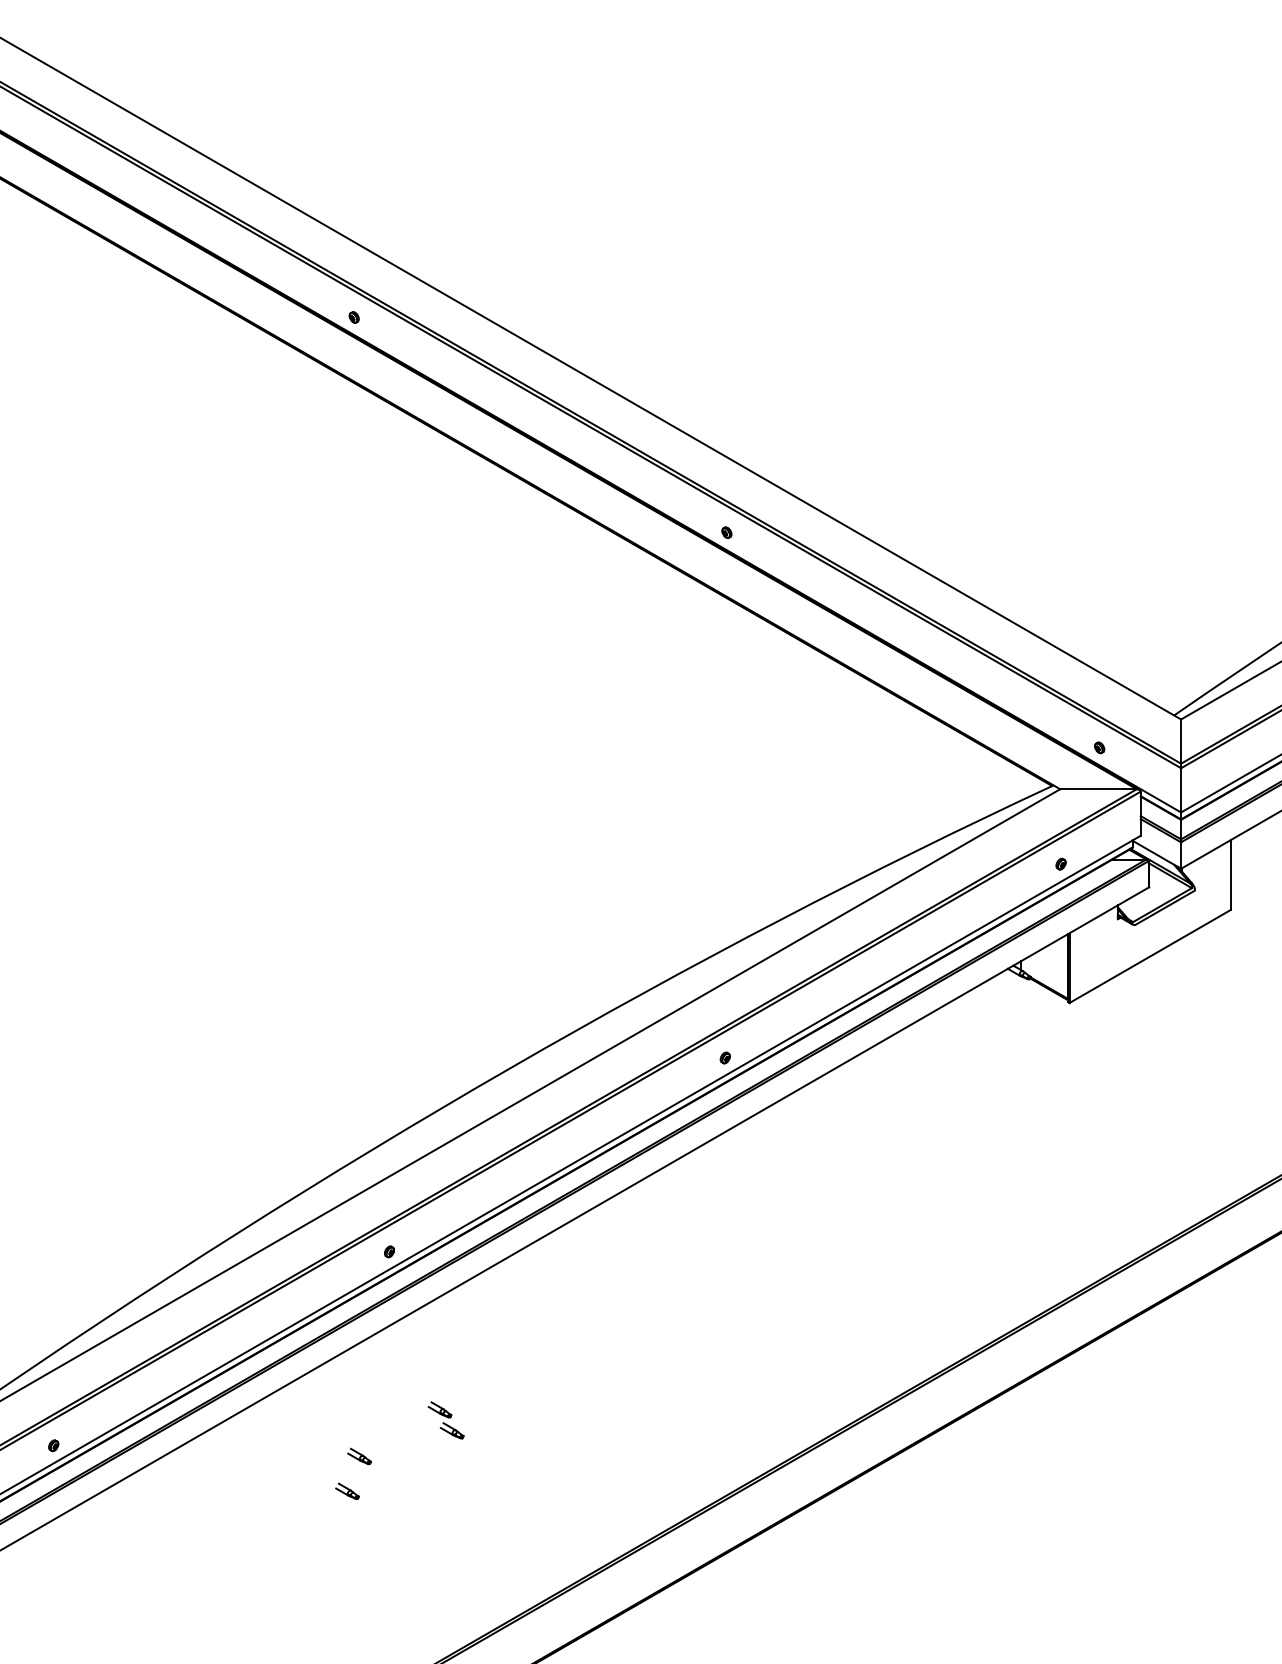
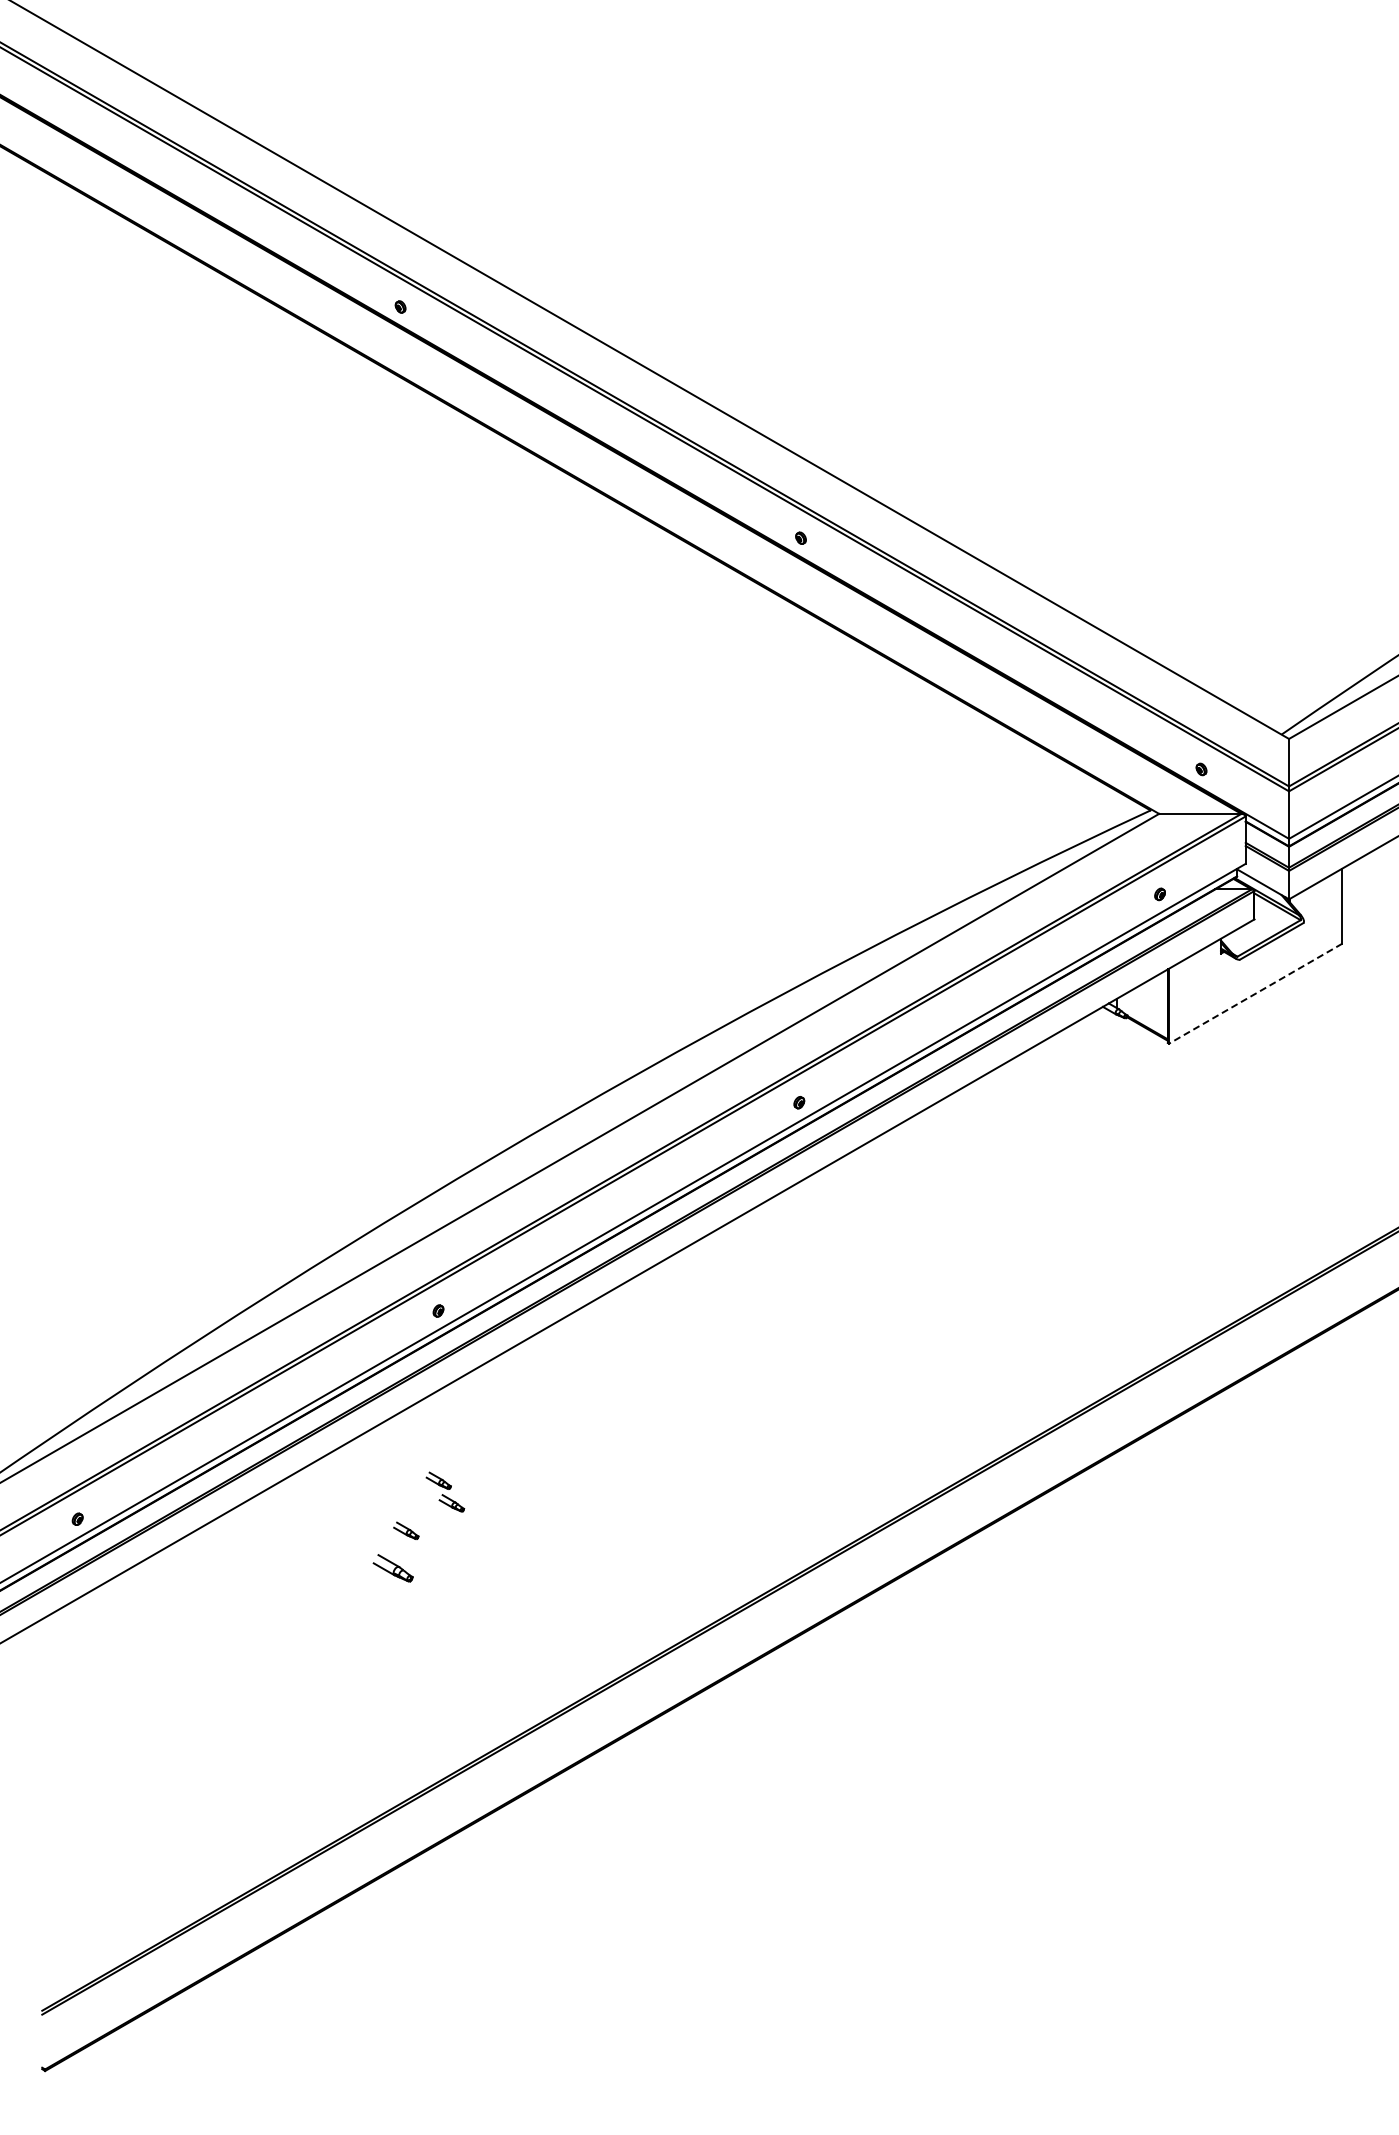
line: (1149, 956) -> (1255, 993), solid -> dashed
part: (446, 1419) -> (445, 1491), moved
part: (347, 1491) -> (393, 1568), size x1.6

